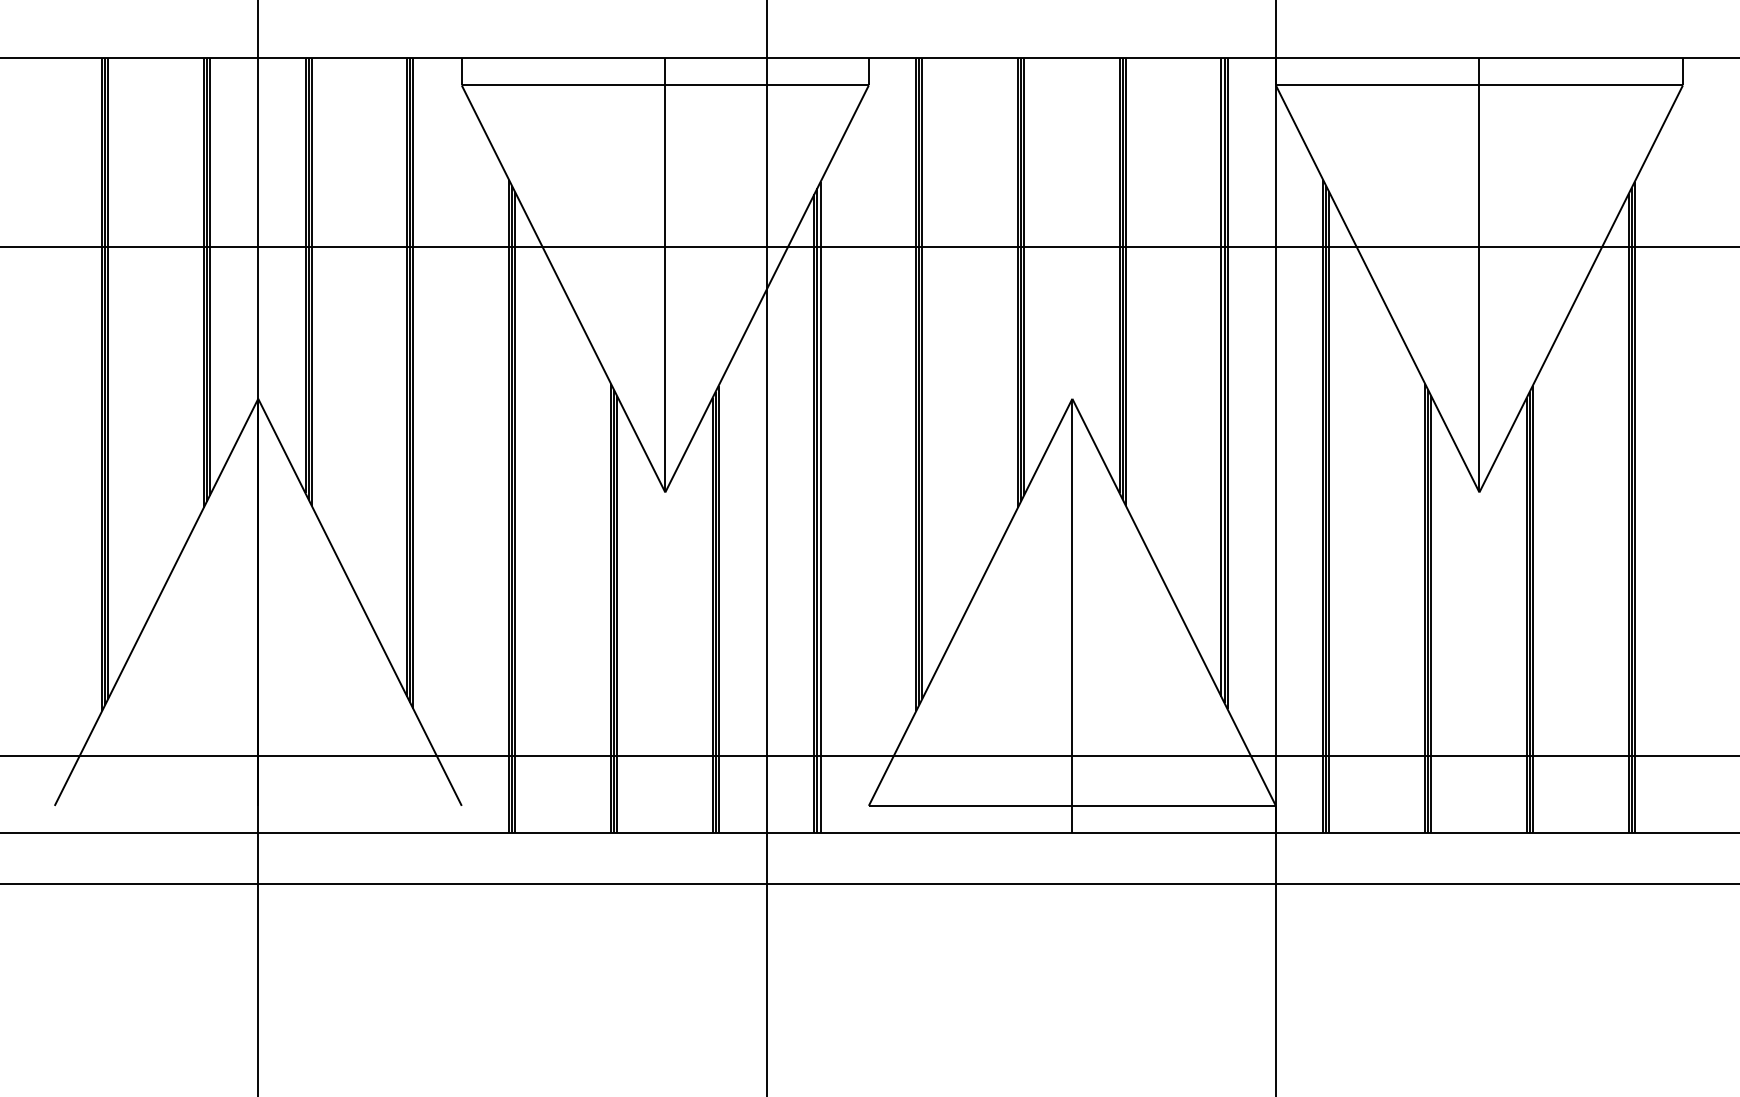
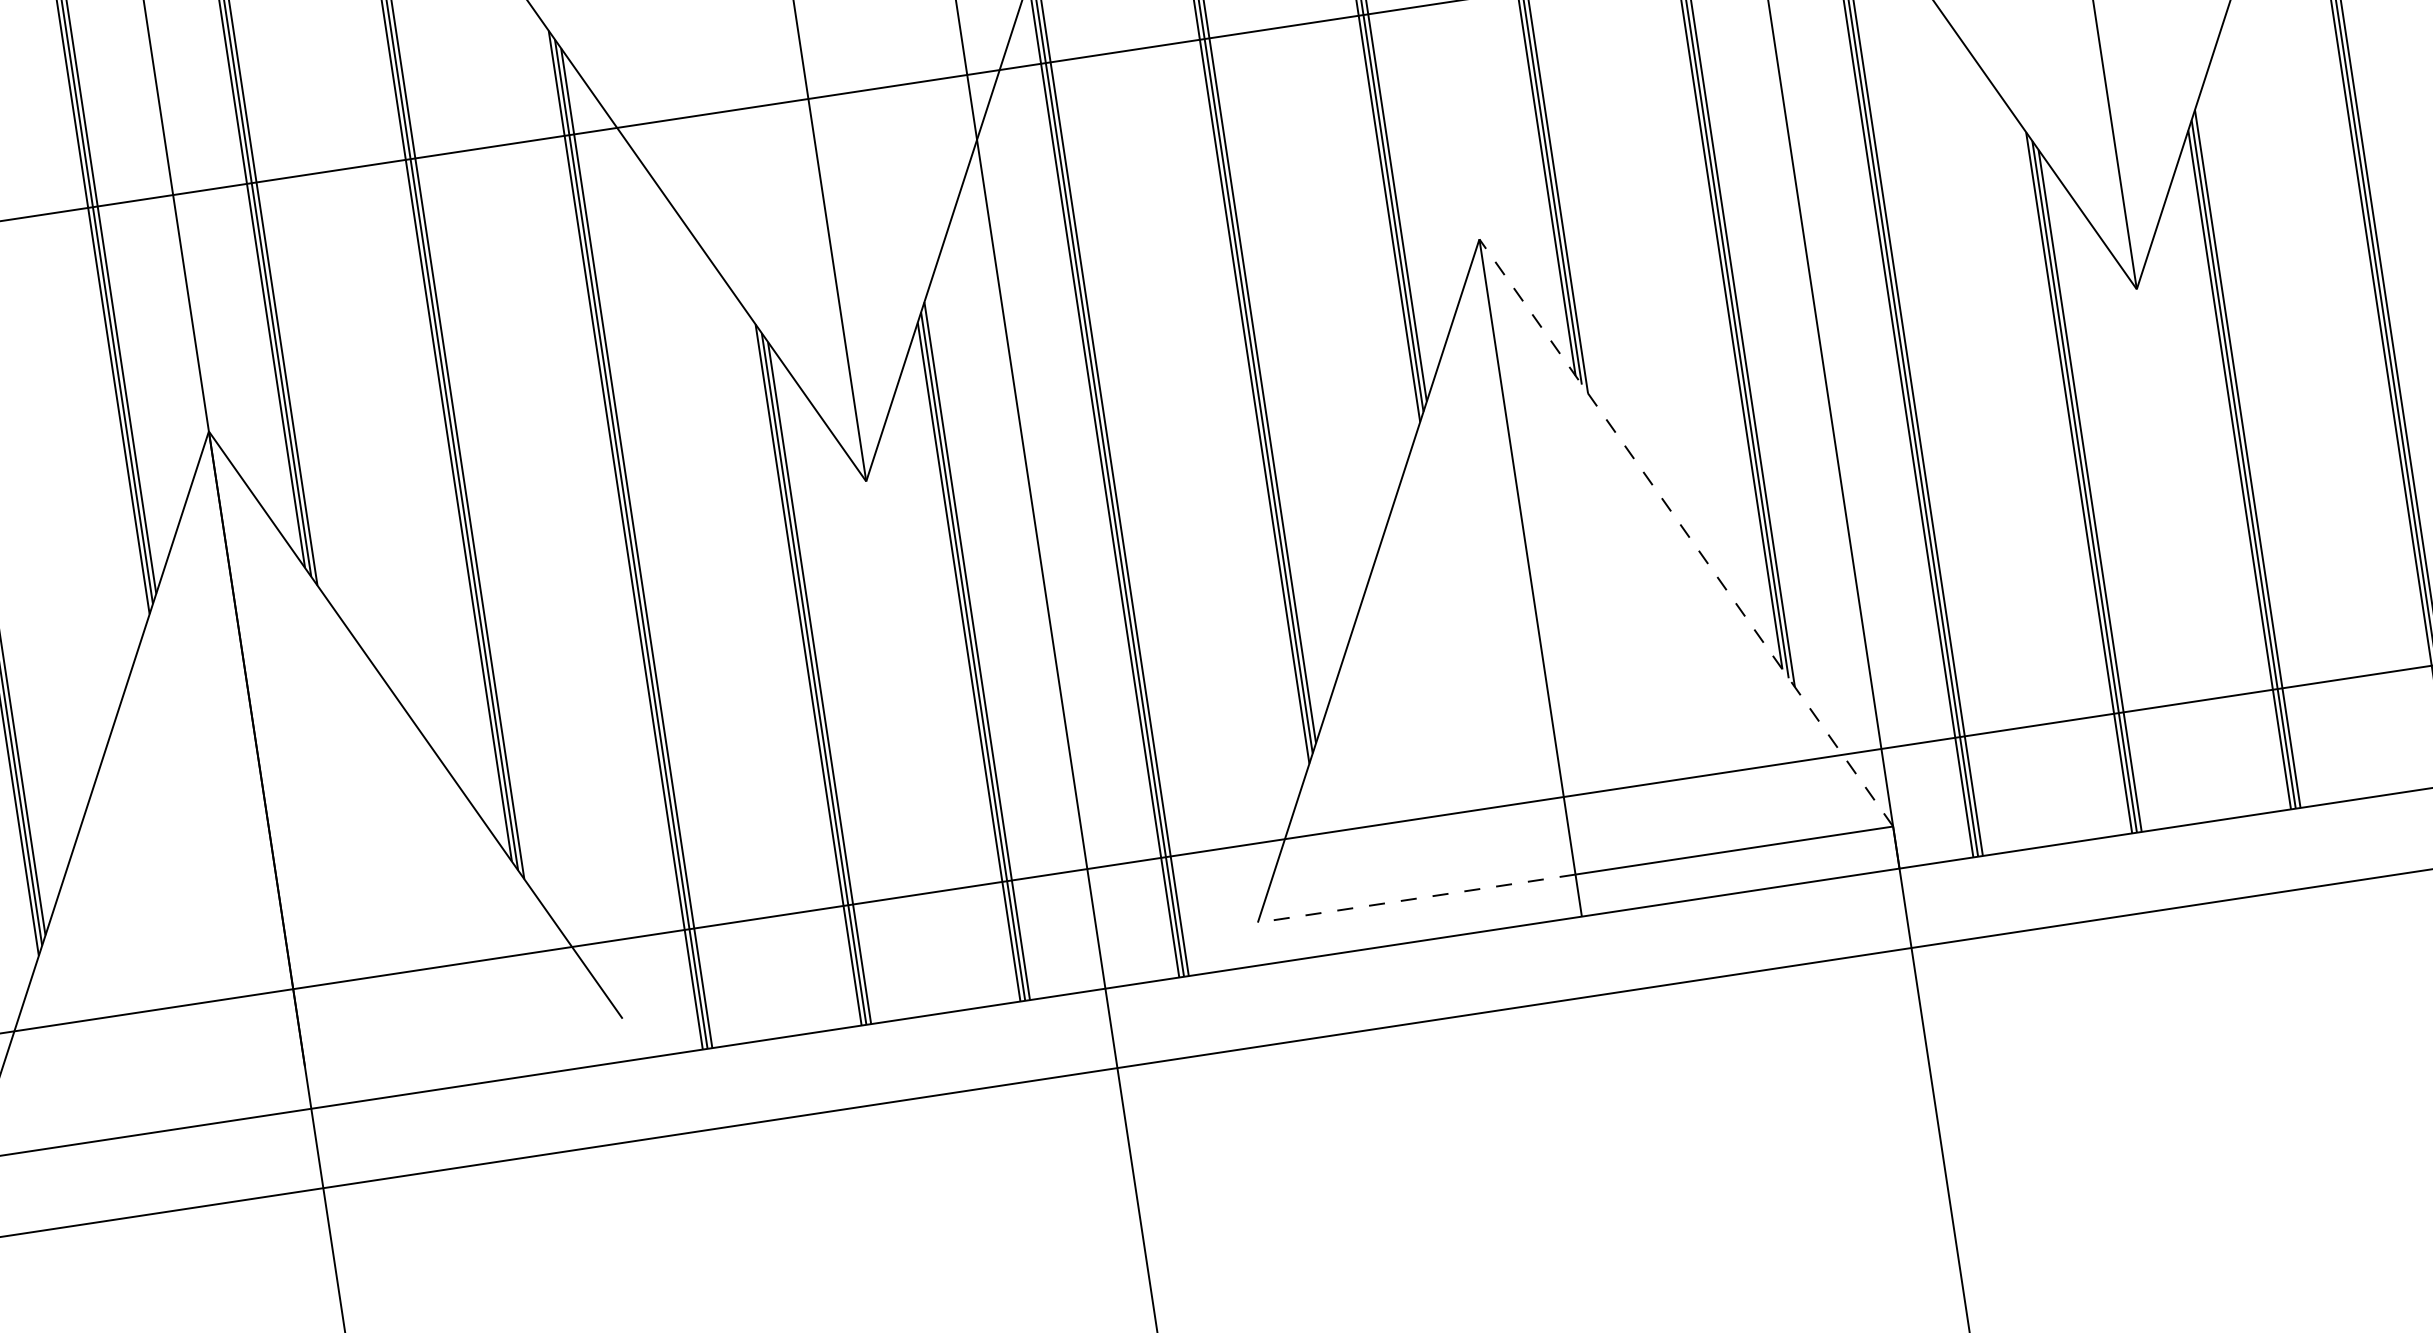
line: (1174, 602) -> (1686, 533), solid -> dashed
line: (970, 805) -> (1416, 898), solid -> dashed

